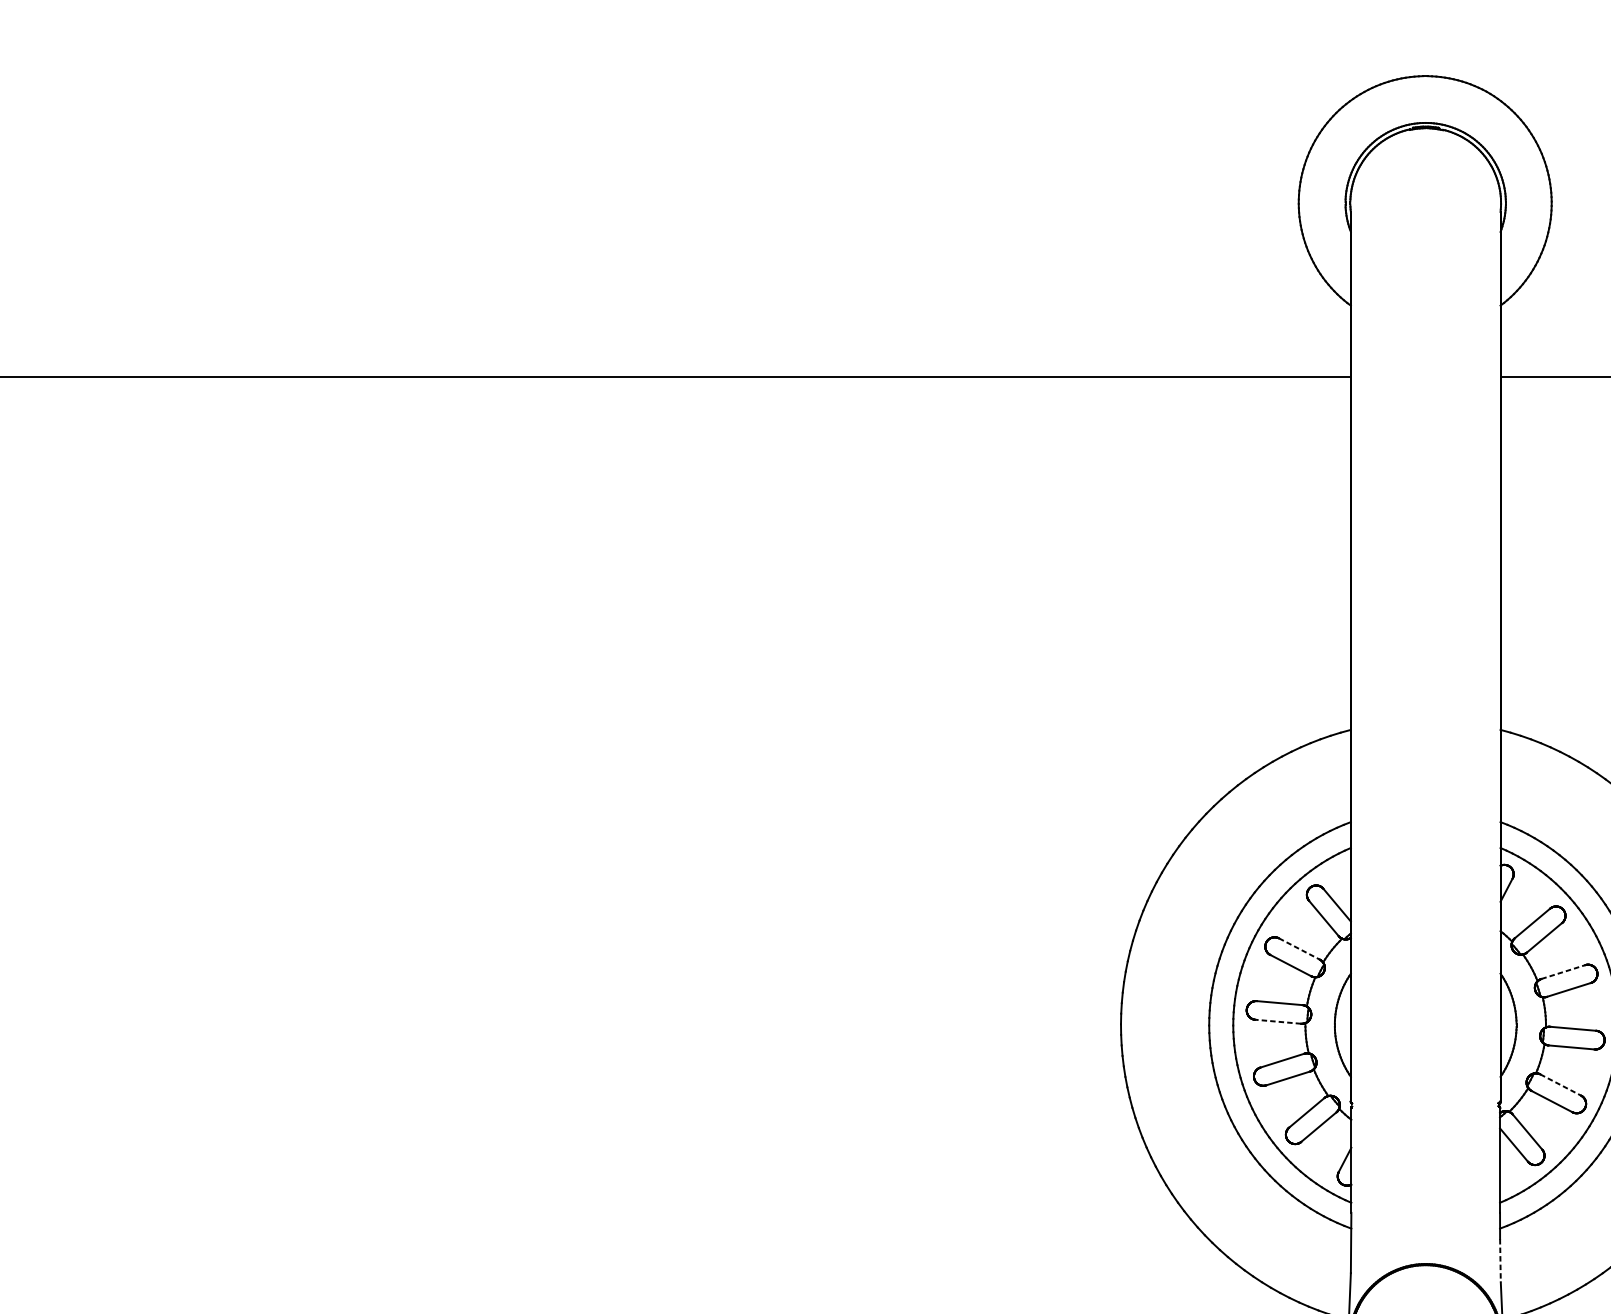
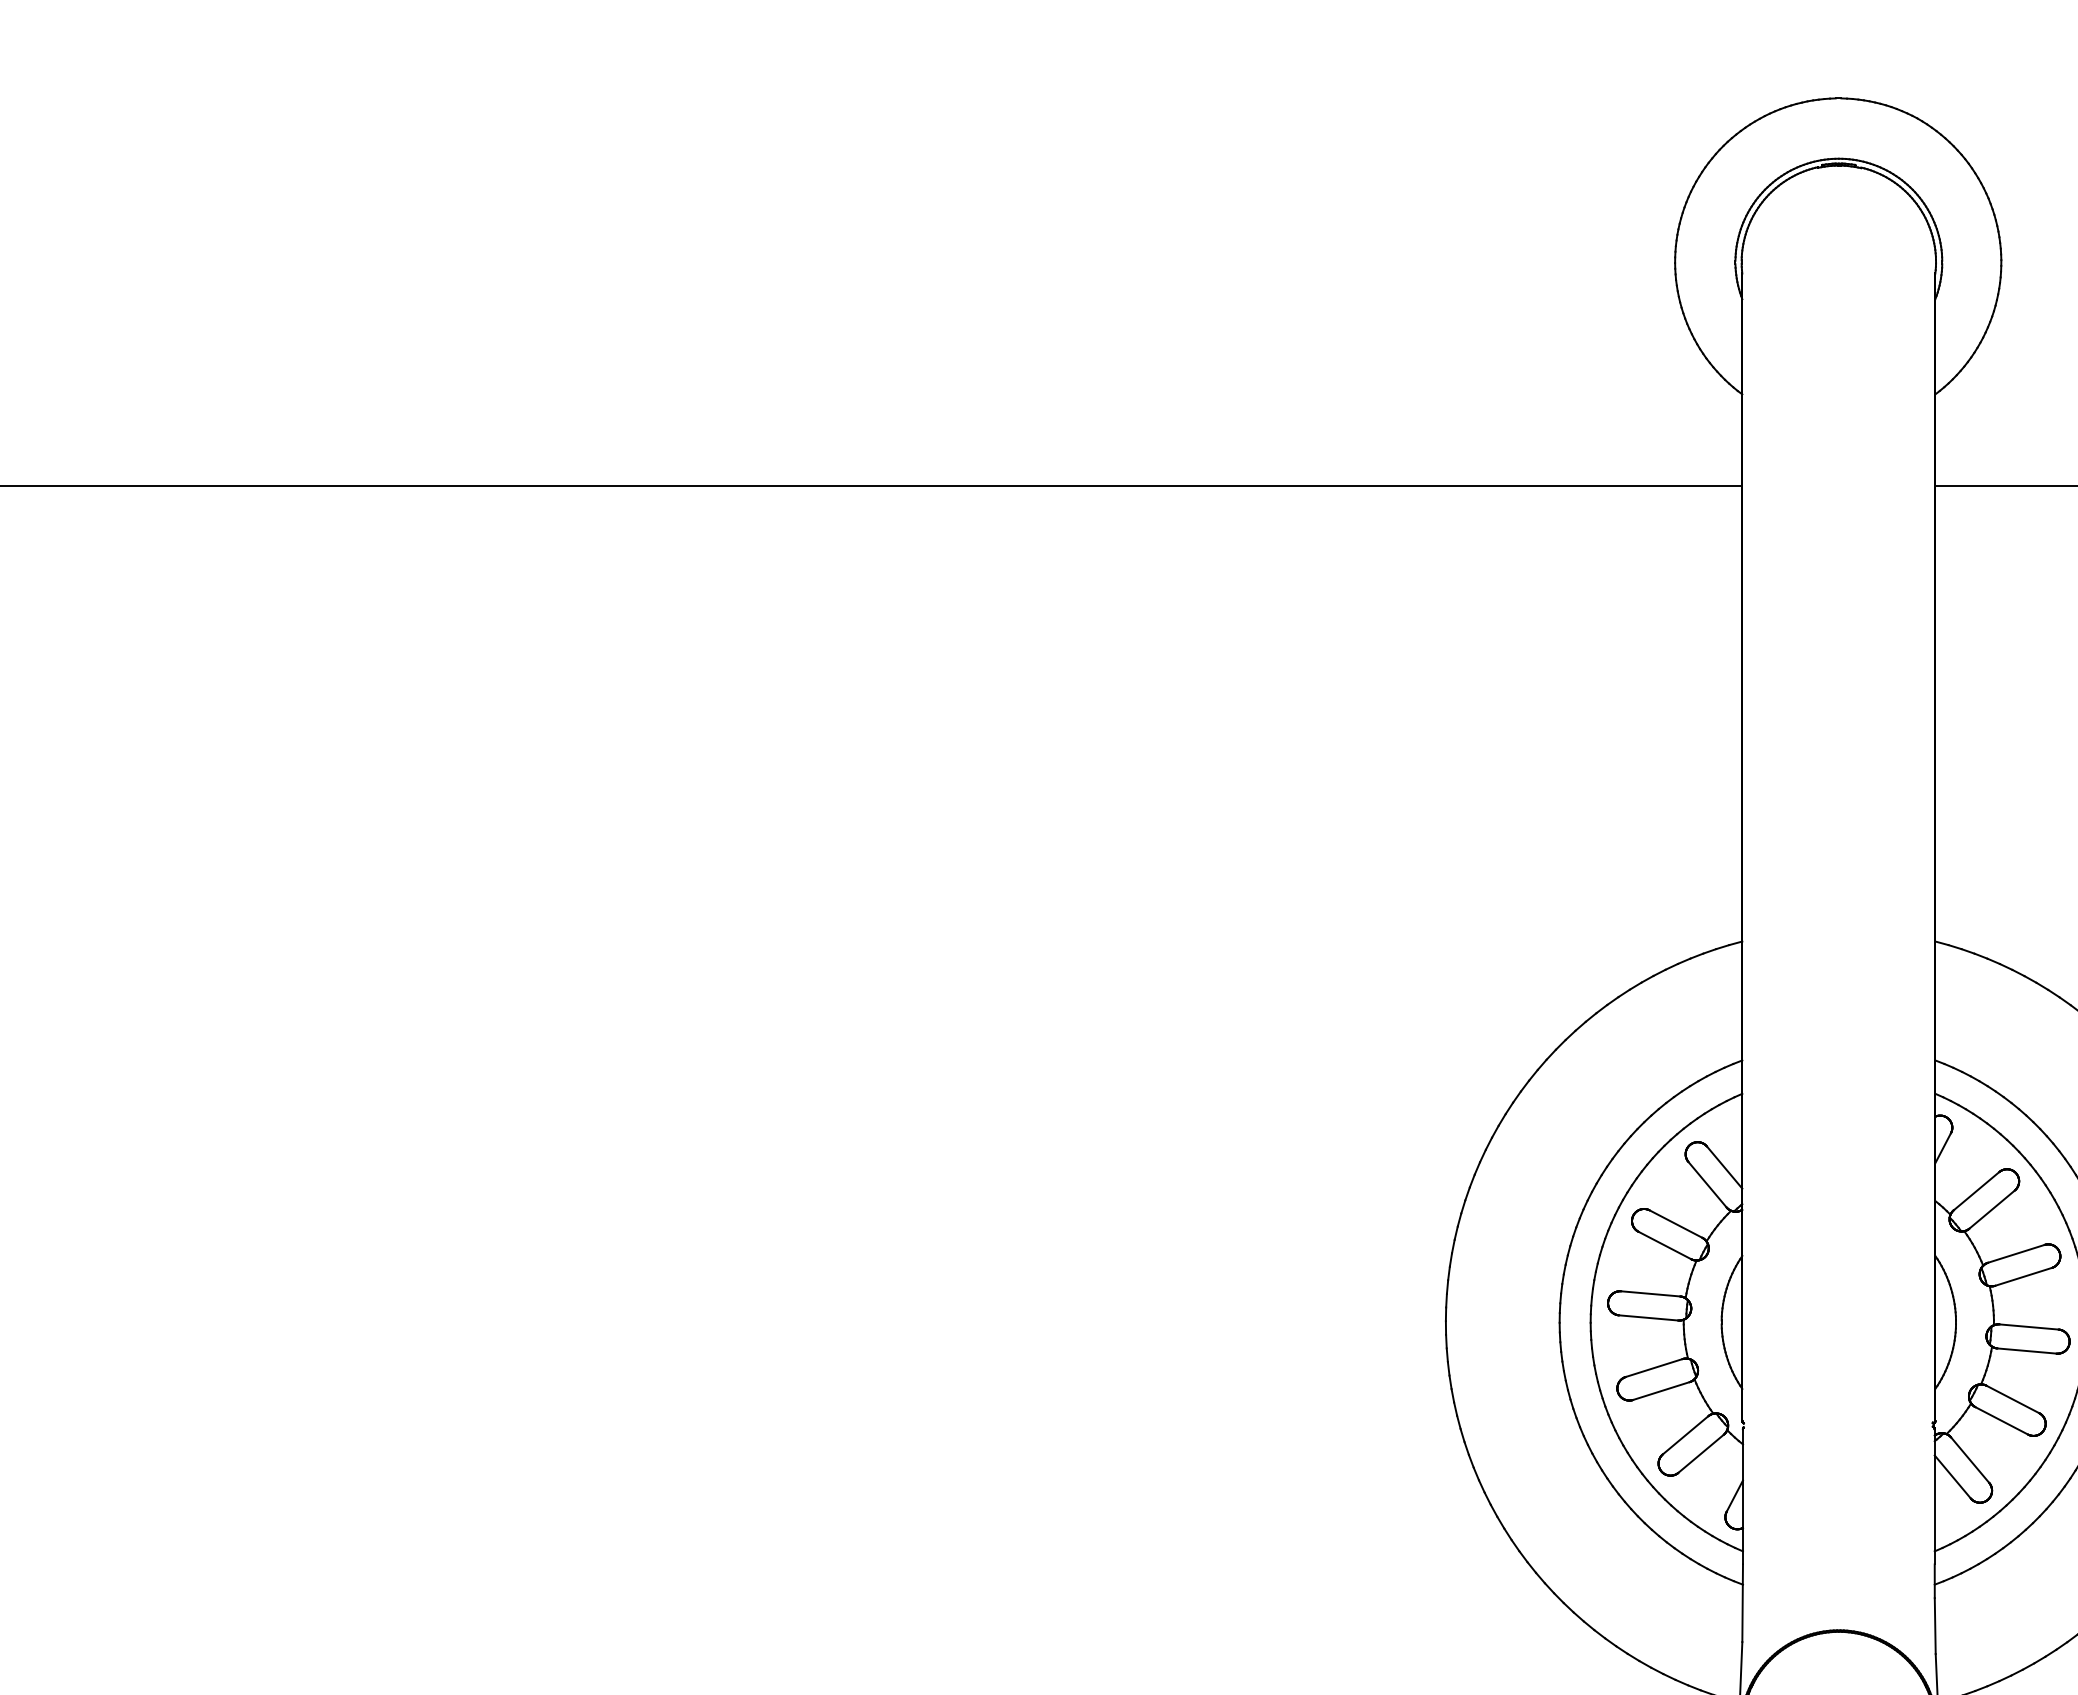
line: (1299, 949) -> (1675, 1224), dashed -> solid
line: (1563, 971) -> (2016, 1253), dashed -> solid
line: (1278, 1021) -> (1648, 1317), dashed -> solid
line: (1560, 1085) -> (2012, 1399), dashed -> solid
line: (1500, 1261) -> (1935, 1626), dashed -> solid

